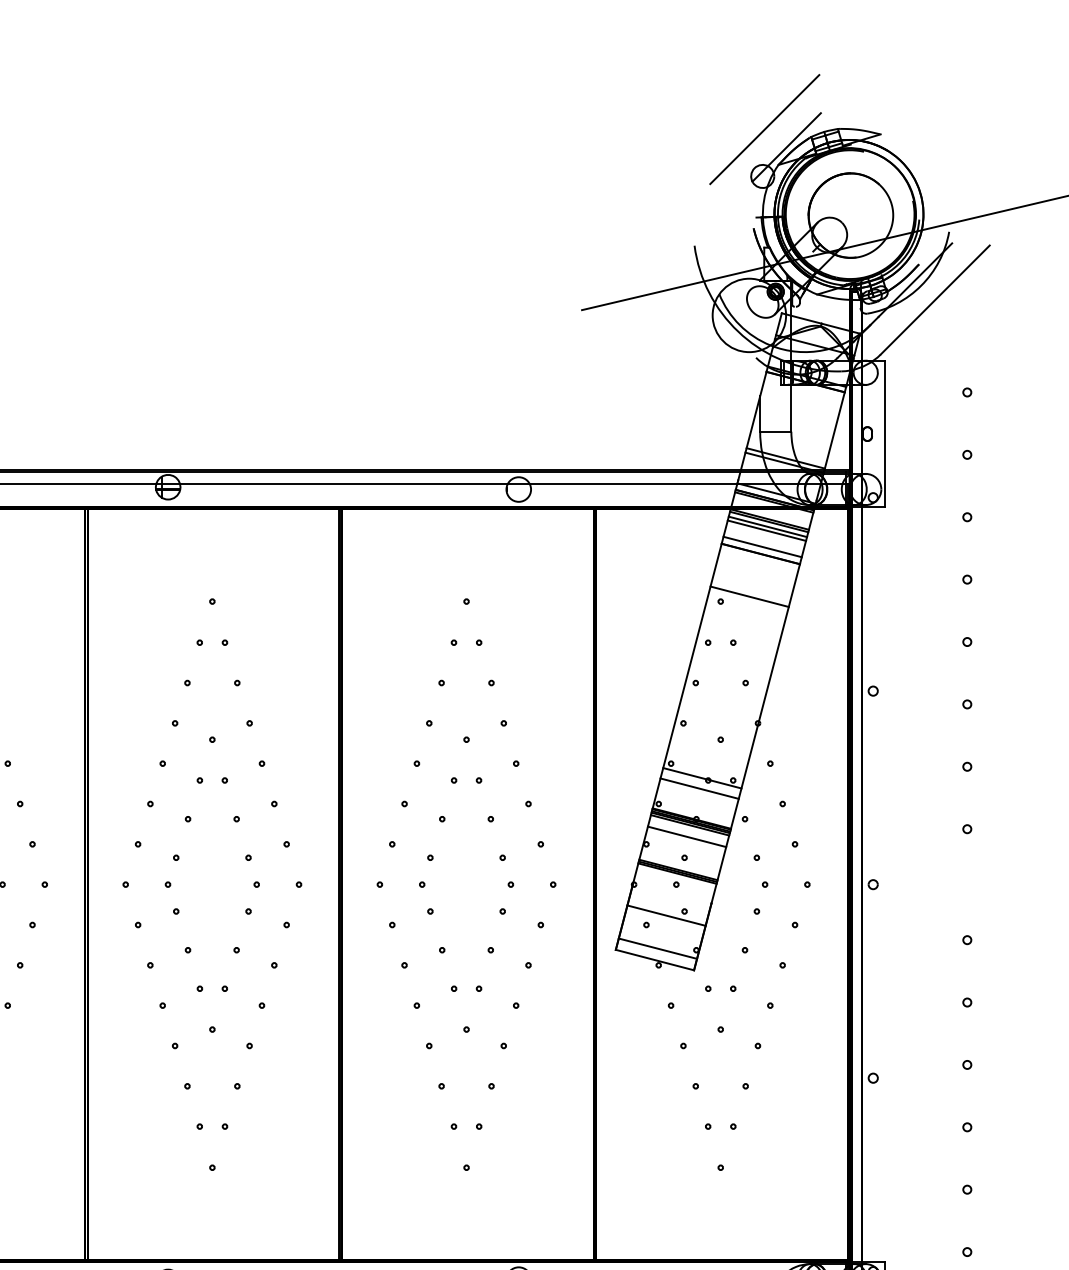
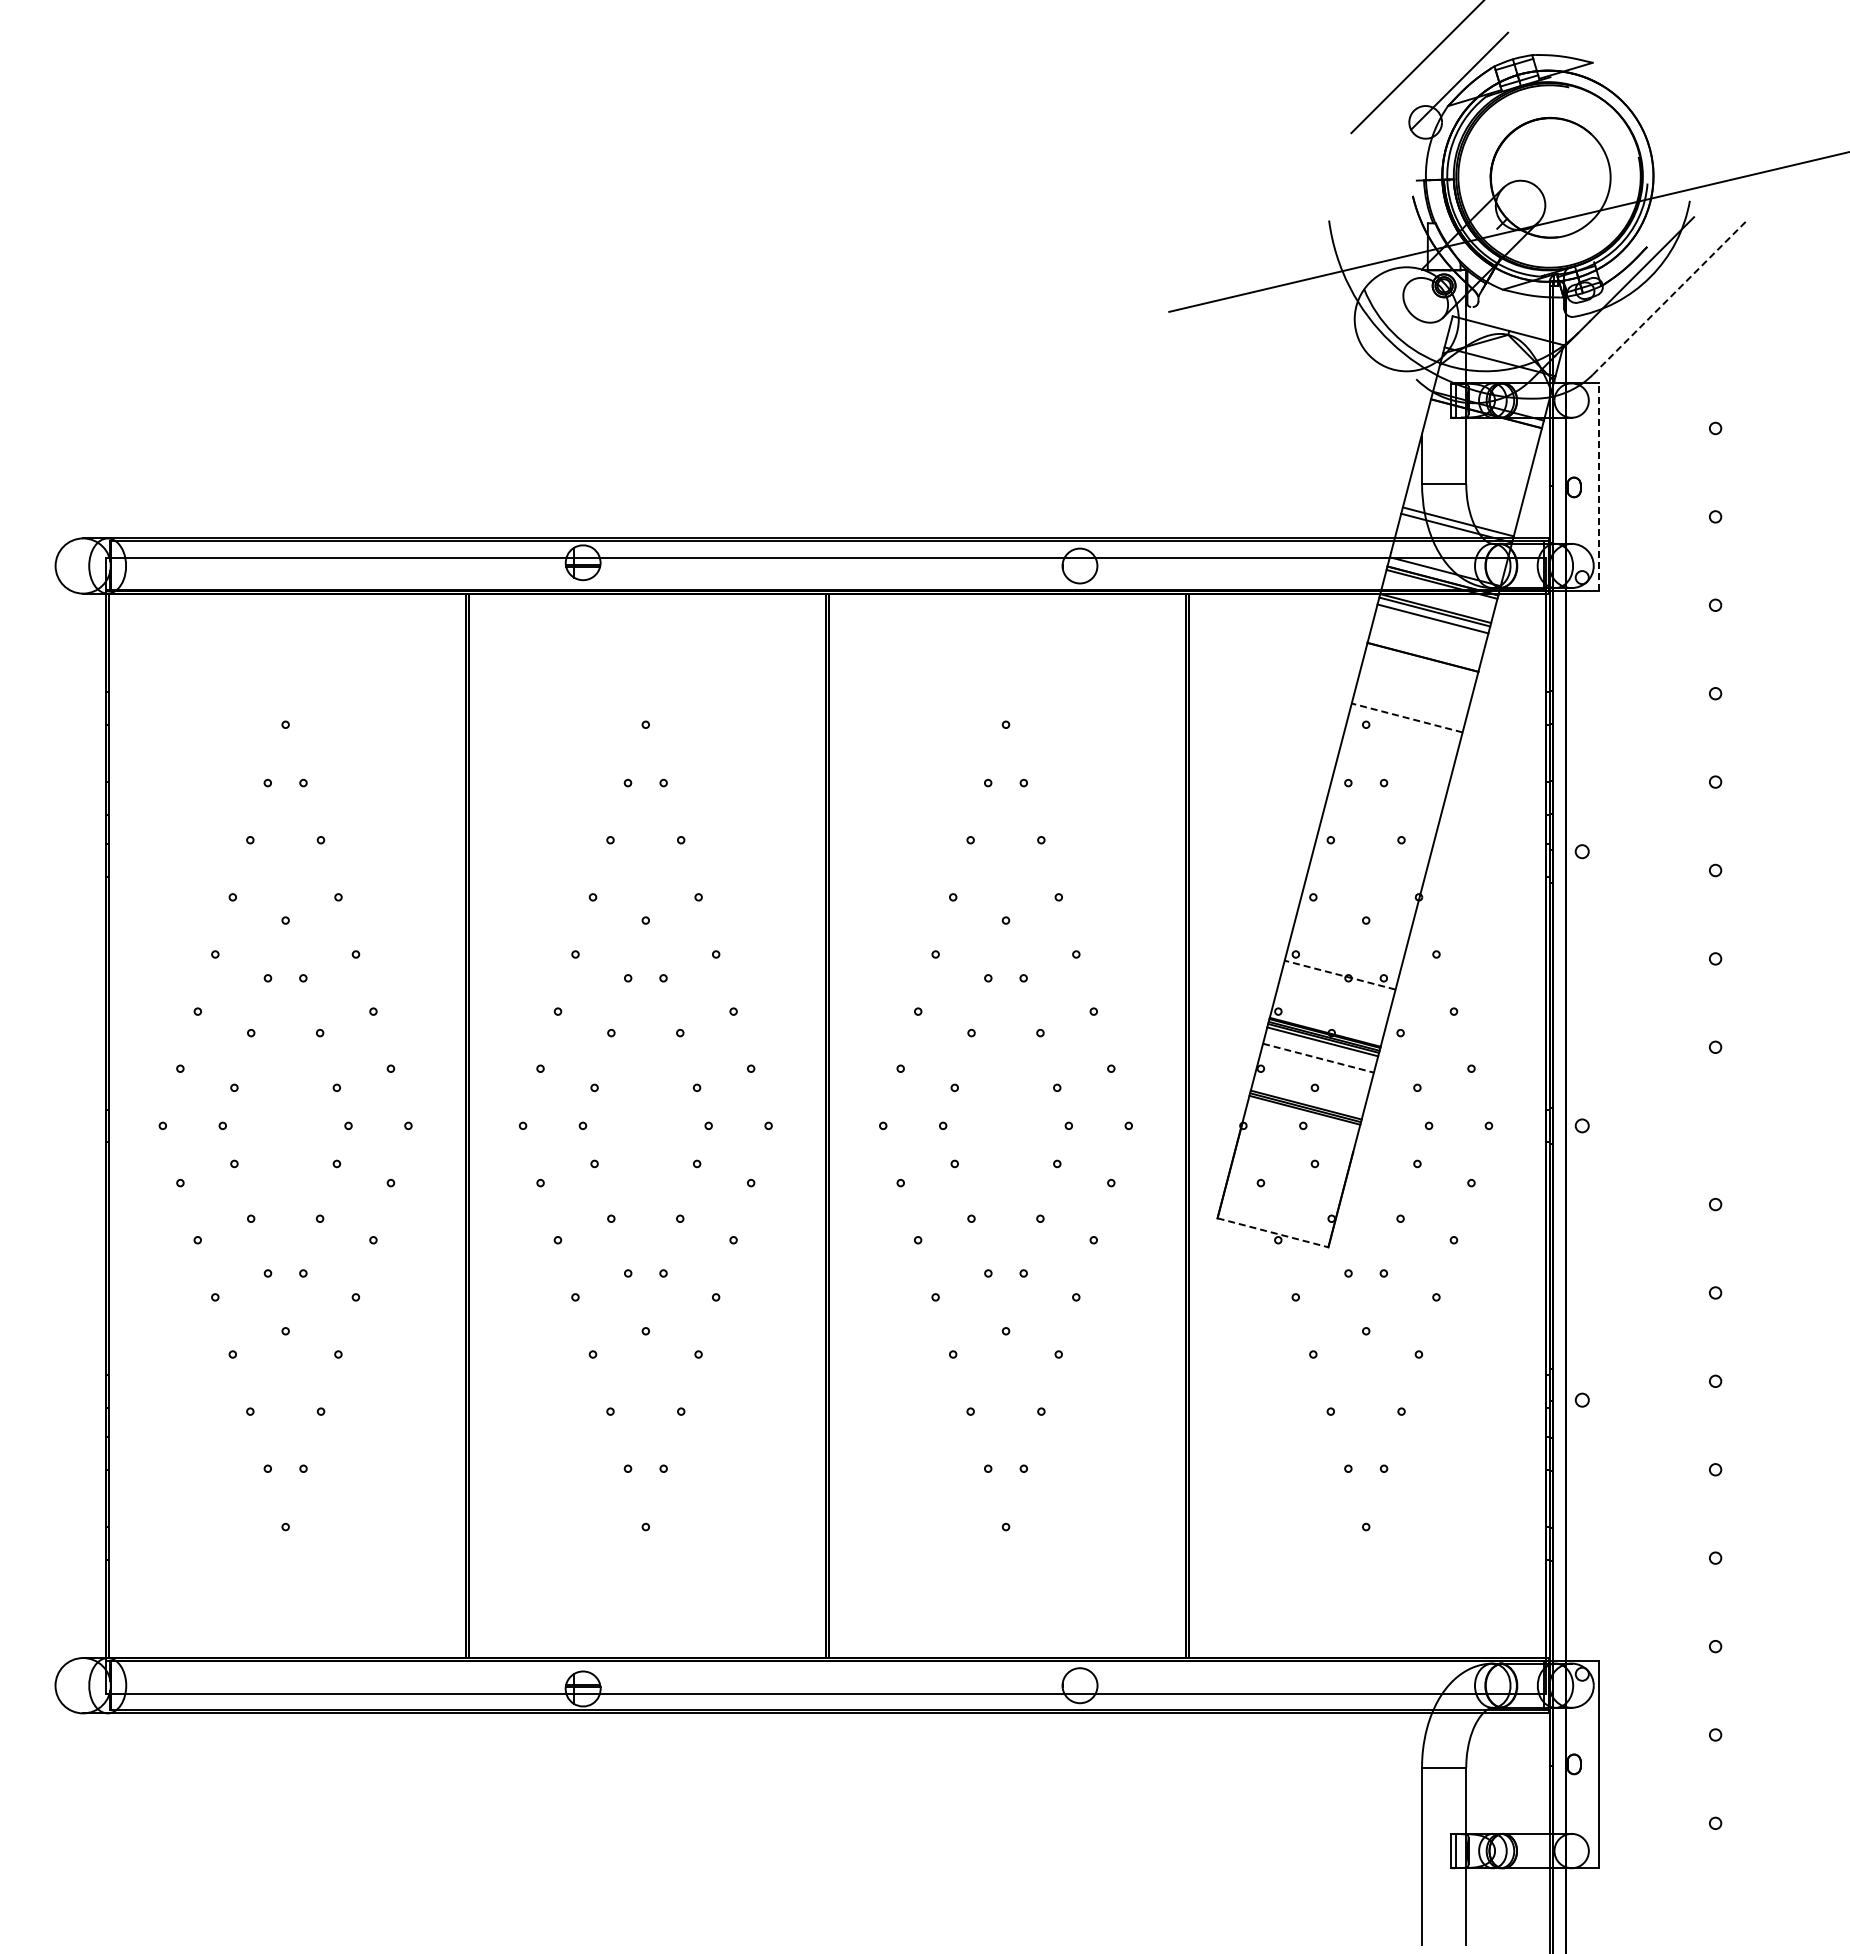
line: (935, 300) -> (1670, 297), solid -> dashed
line: (884, 434) -> (1598, 487), solid -> dashed
line: (766, 530) -> (1431, 623), removed
line: (762, 547) -> (1425, 647), removed
line: (749, 596) -> (1406, 717), solid -> dashed
line: (701, 778) -> (1339, 975), solid -> dashed
line: (699, 788) -> (1335, 989), removed
line: (687, 837) -> (1318, 1058), solid -> dashed
line: (665, 915) -> (1288, 1169), removed
line: (657, 948) -> (1276, 1216), removed
line: (655, 959) -> (1273, 1232), solid -> dashed

